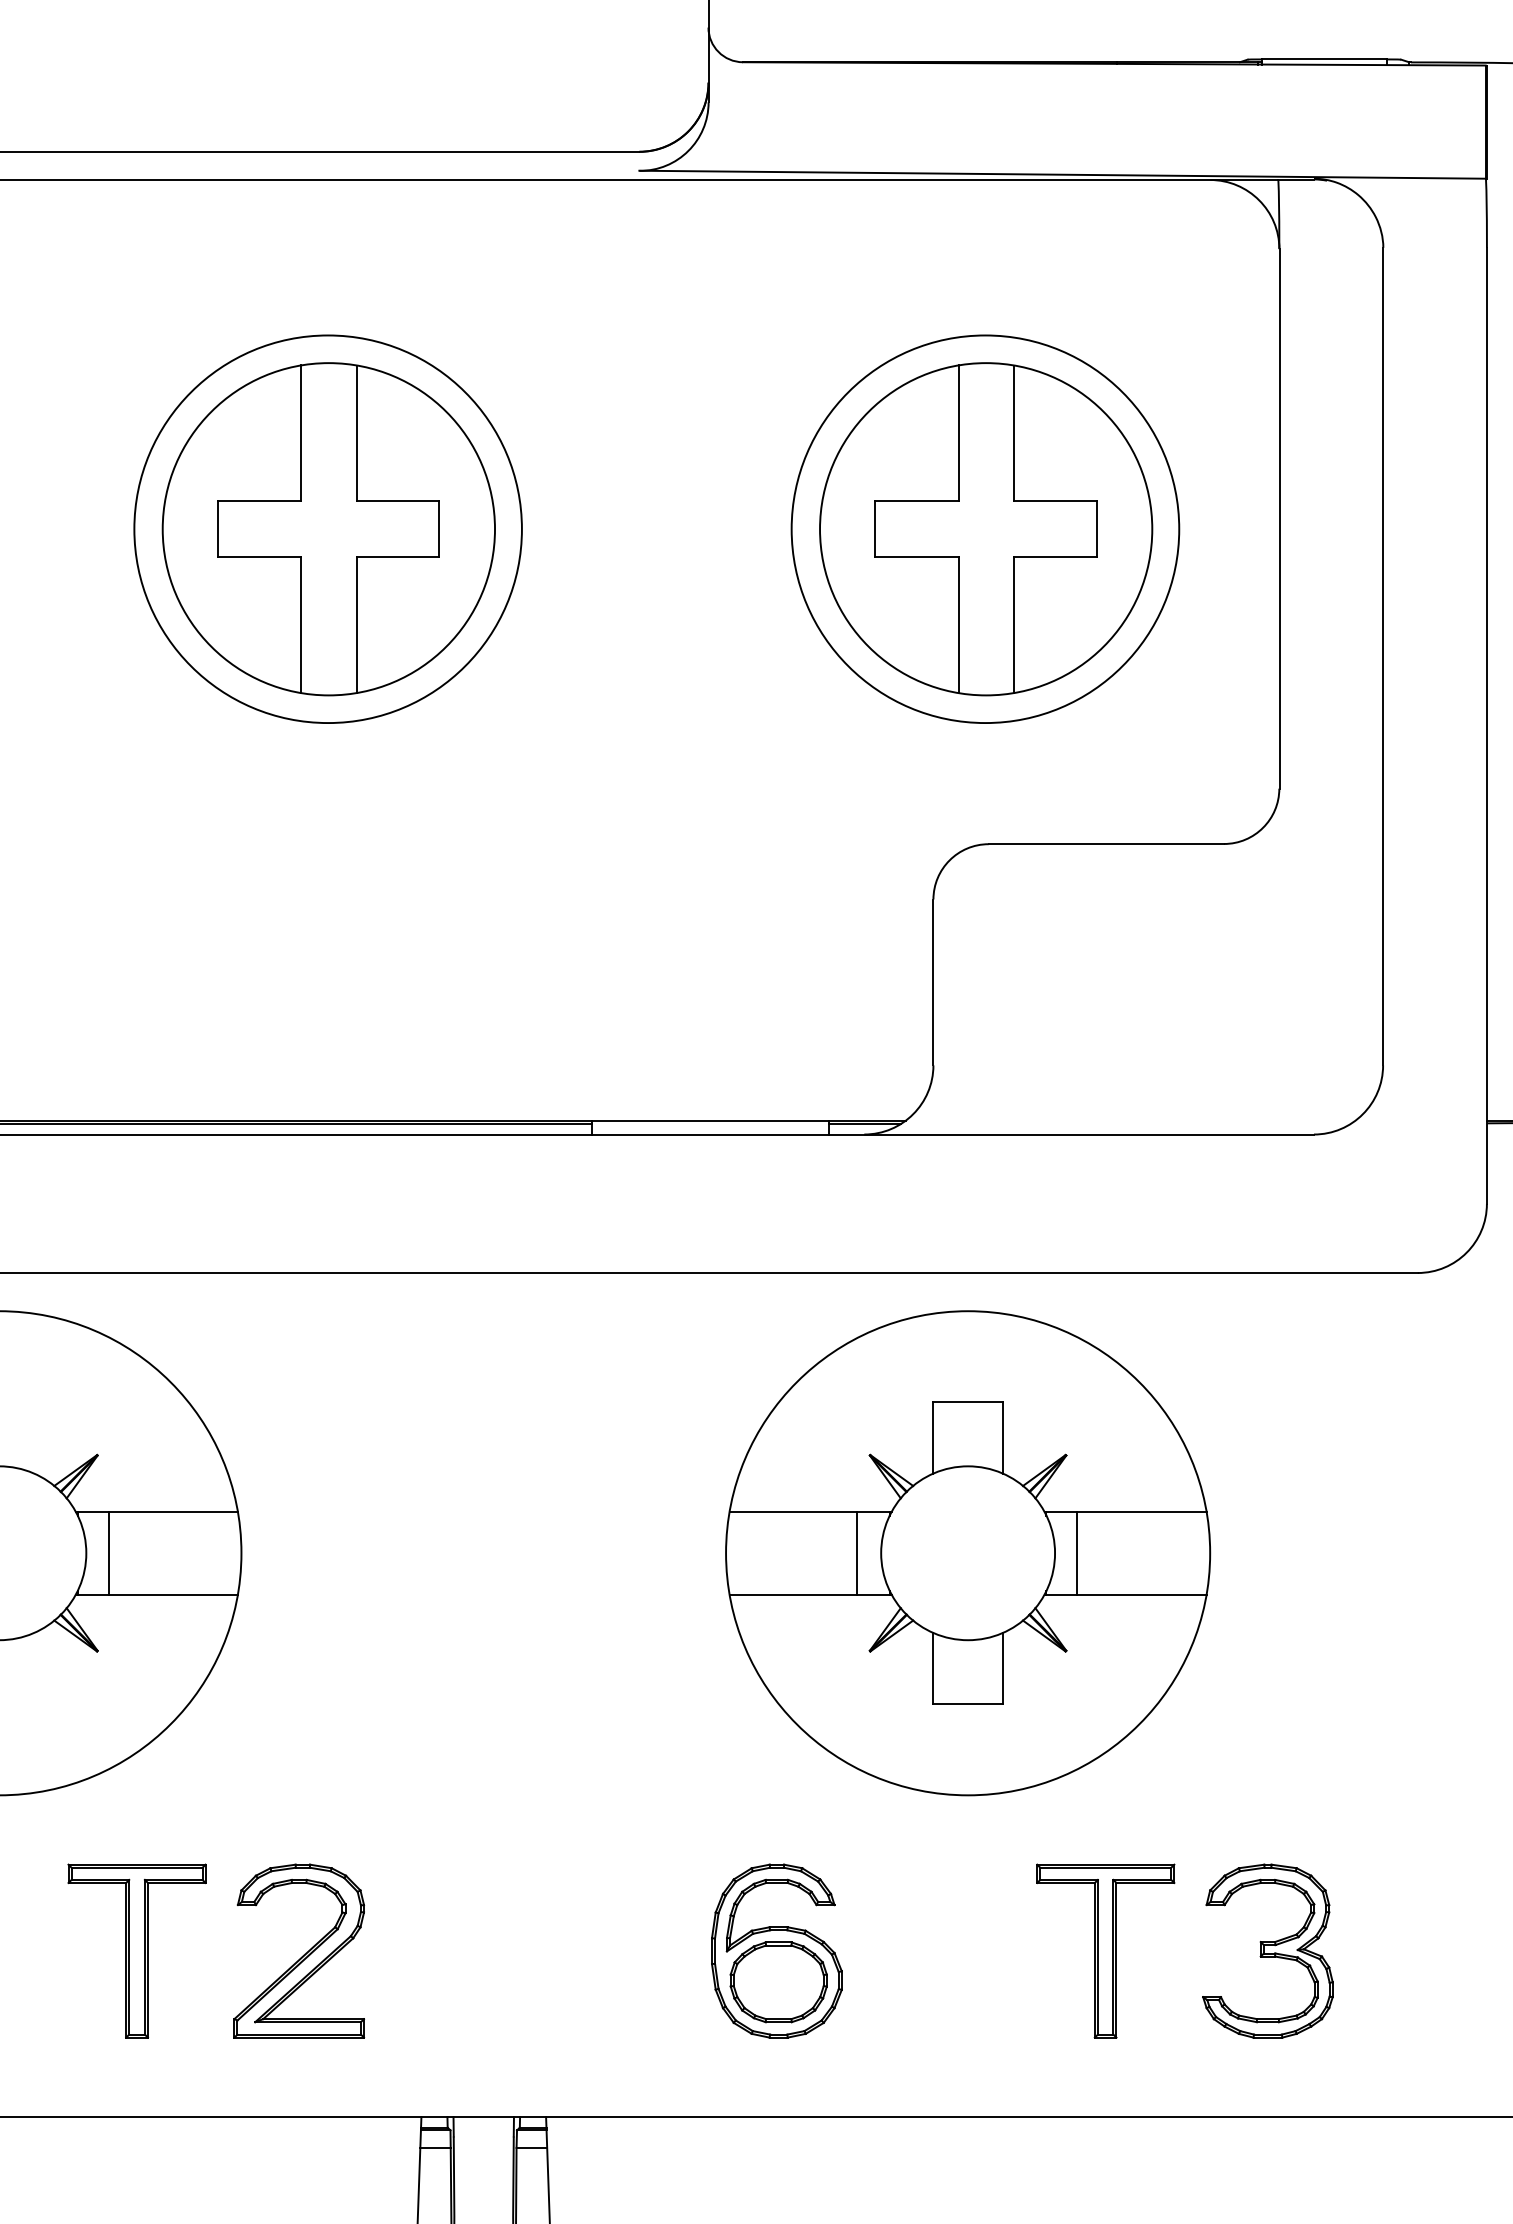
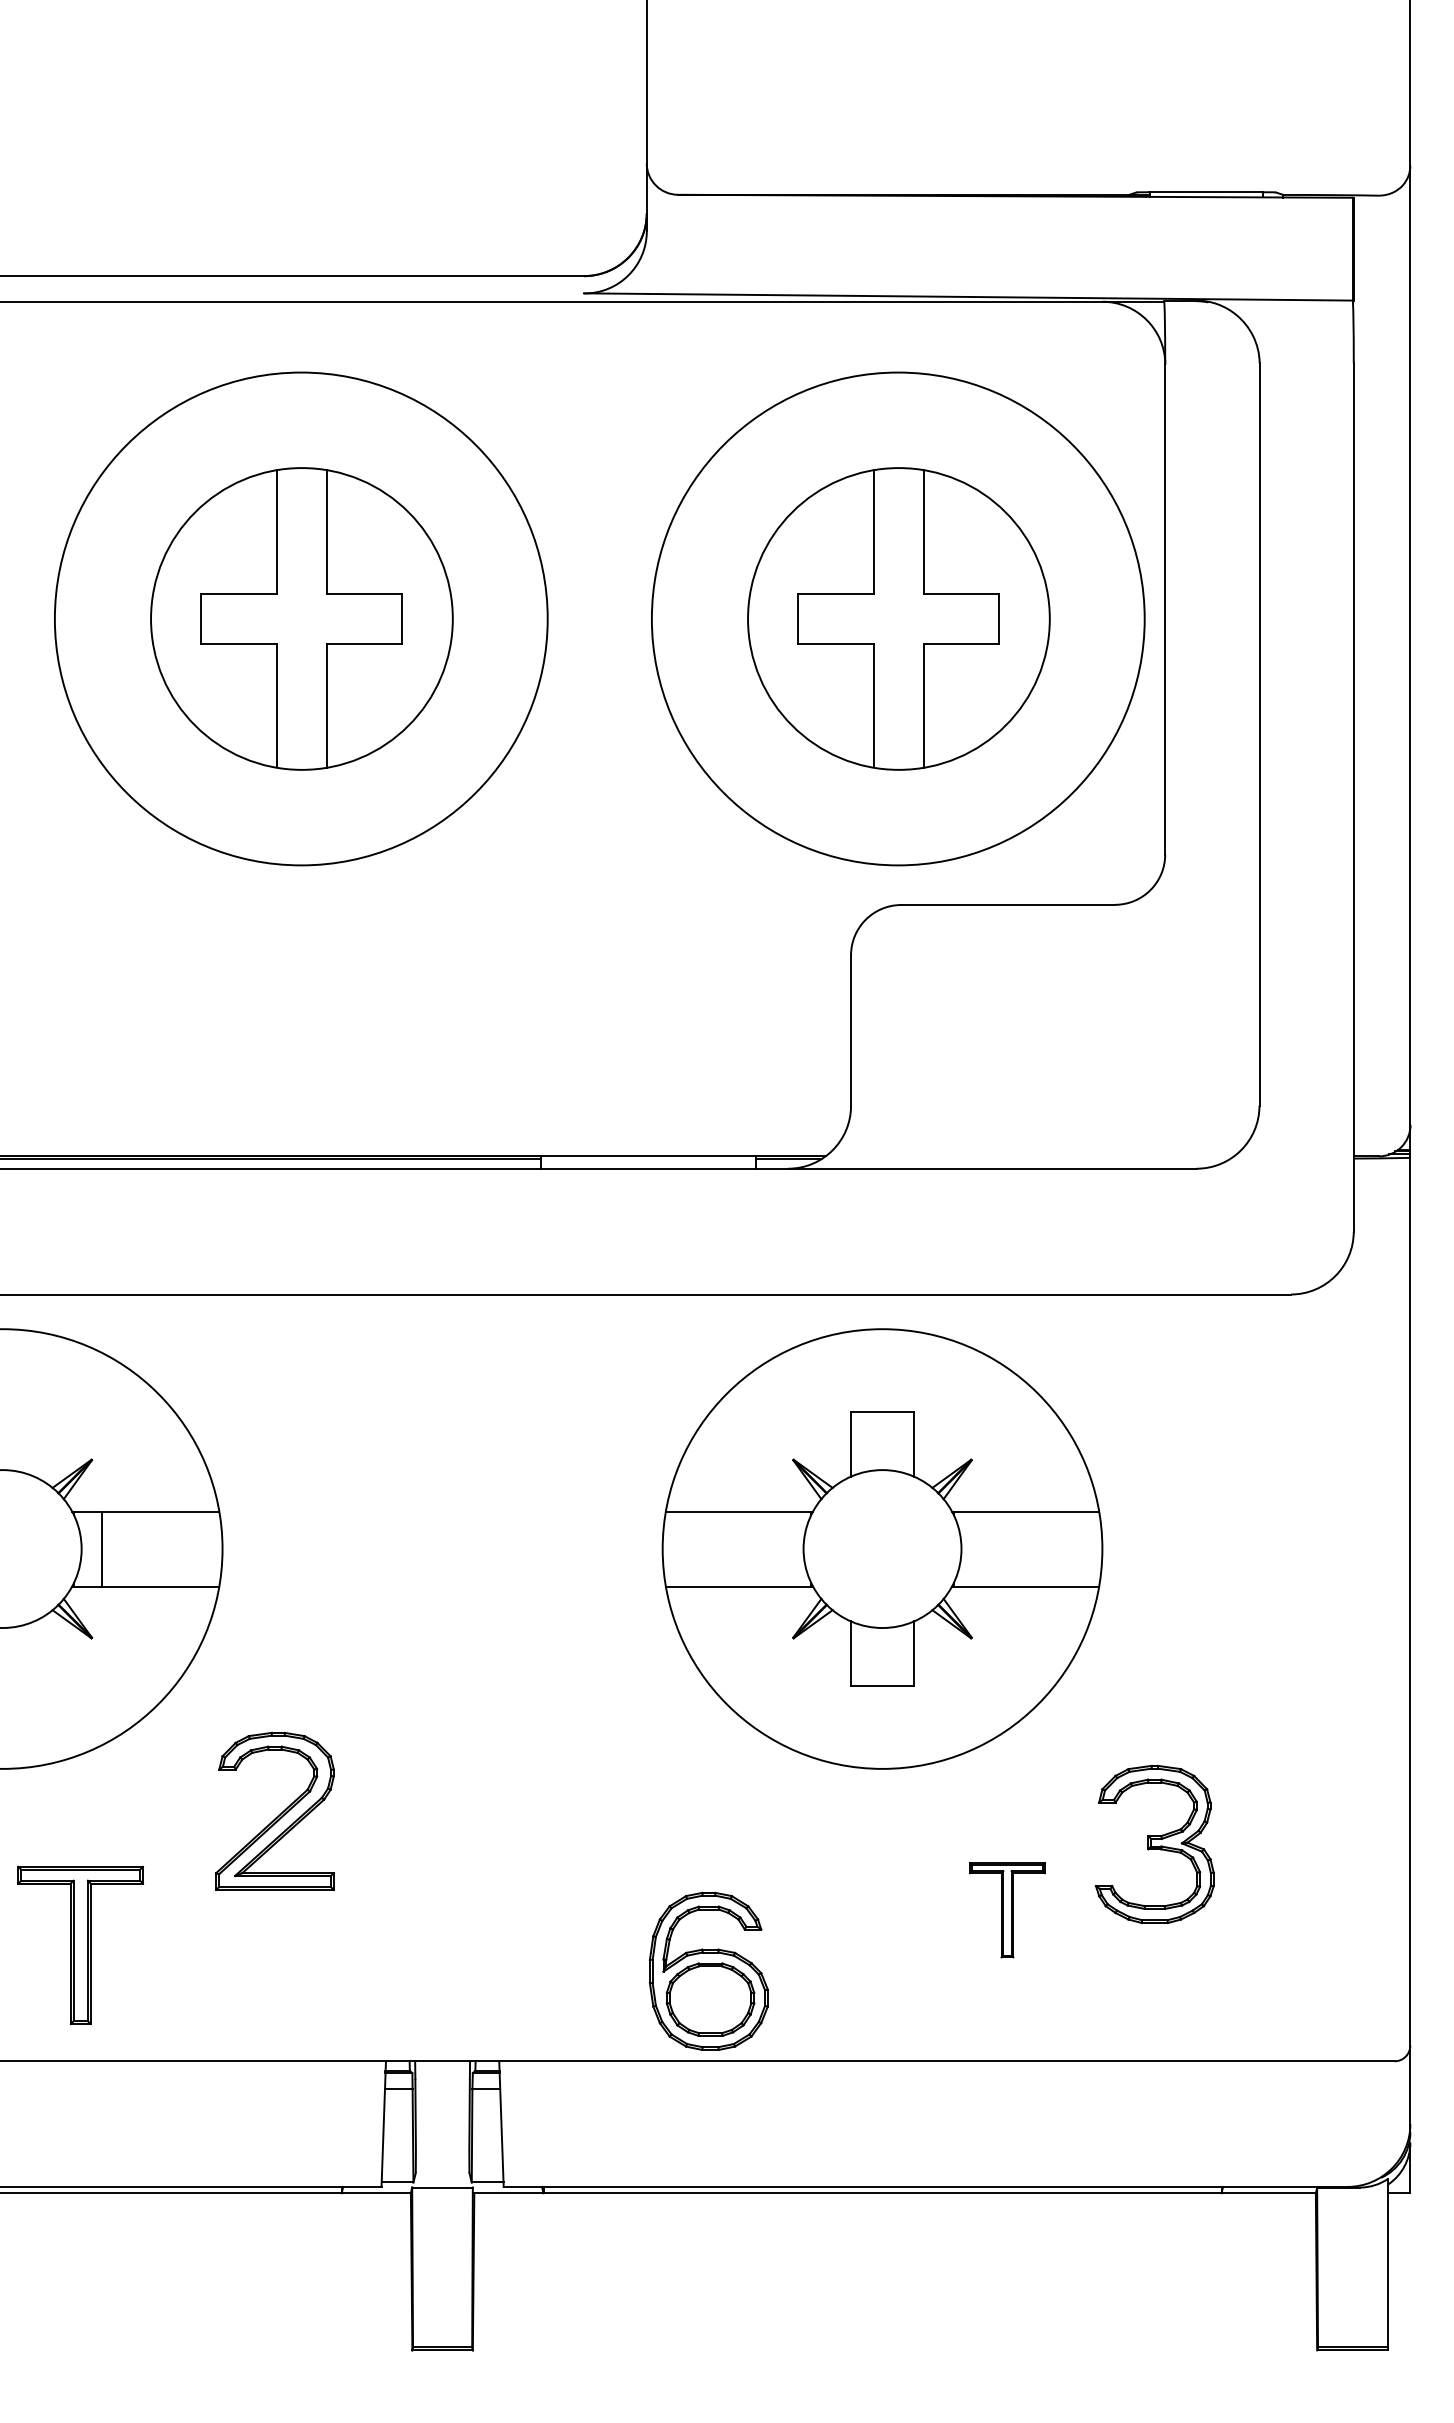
circle: (328, 528) -> (301, 618), size x1.4
circle: (985, 528) -> (898, 618), size x1.4
line: (856, 1552) -> (781, 1548), removed
line: (1077, 1552) -> (981, 1548), removed
part: (136, 1950) -> (80, 1944), moved
part: (298, 1950) -> (274, 1810), moved
part: (776, 1950) -> (708, 1970), moved
part: (1105, 1950) -> (1007, 1909), size x0.6
part: (1267, 1950) -> (1154, 1843), moved

